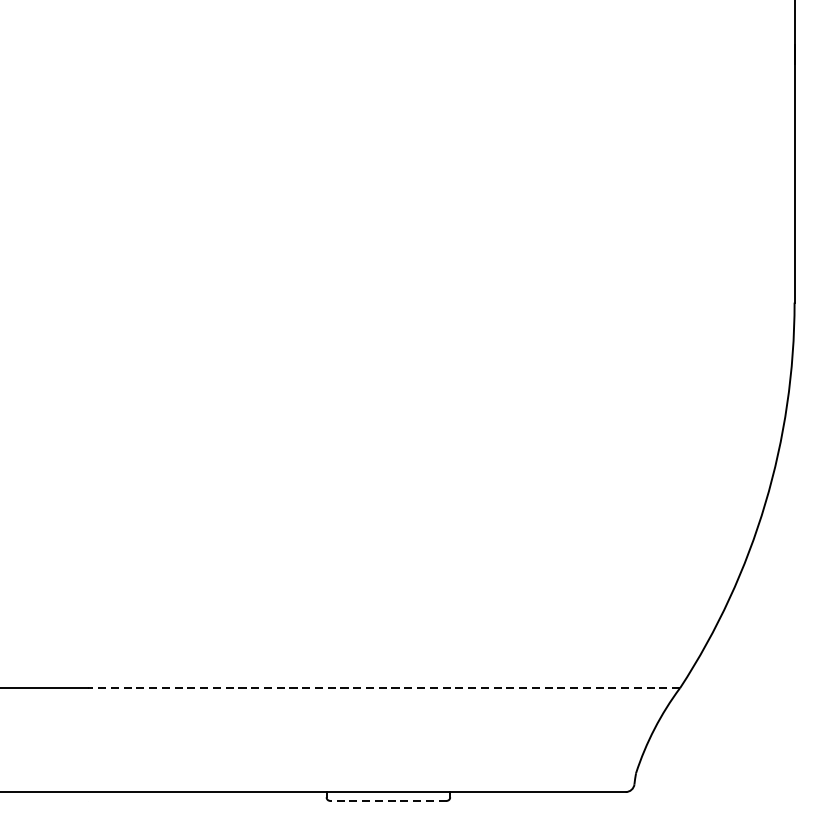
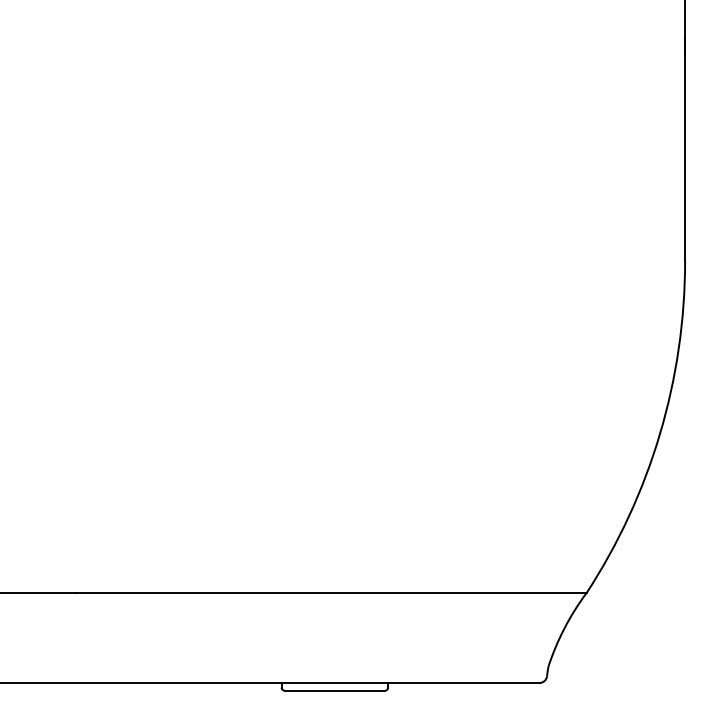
line: (383, 688) -> (330, 593), dashed -> solid
line: (387, 800) -> (334, 690), dashed -> solid

